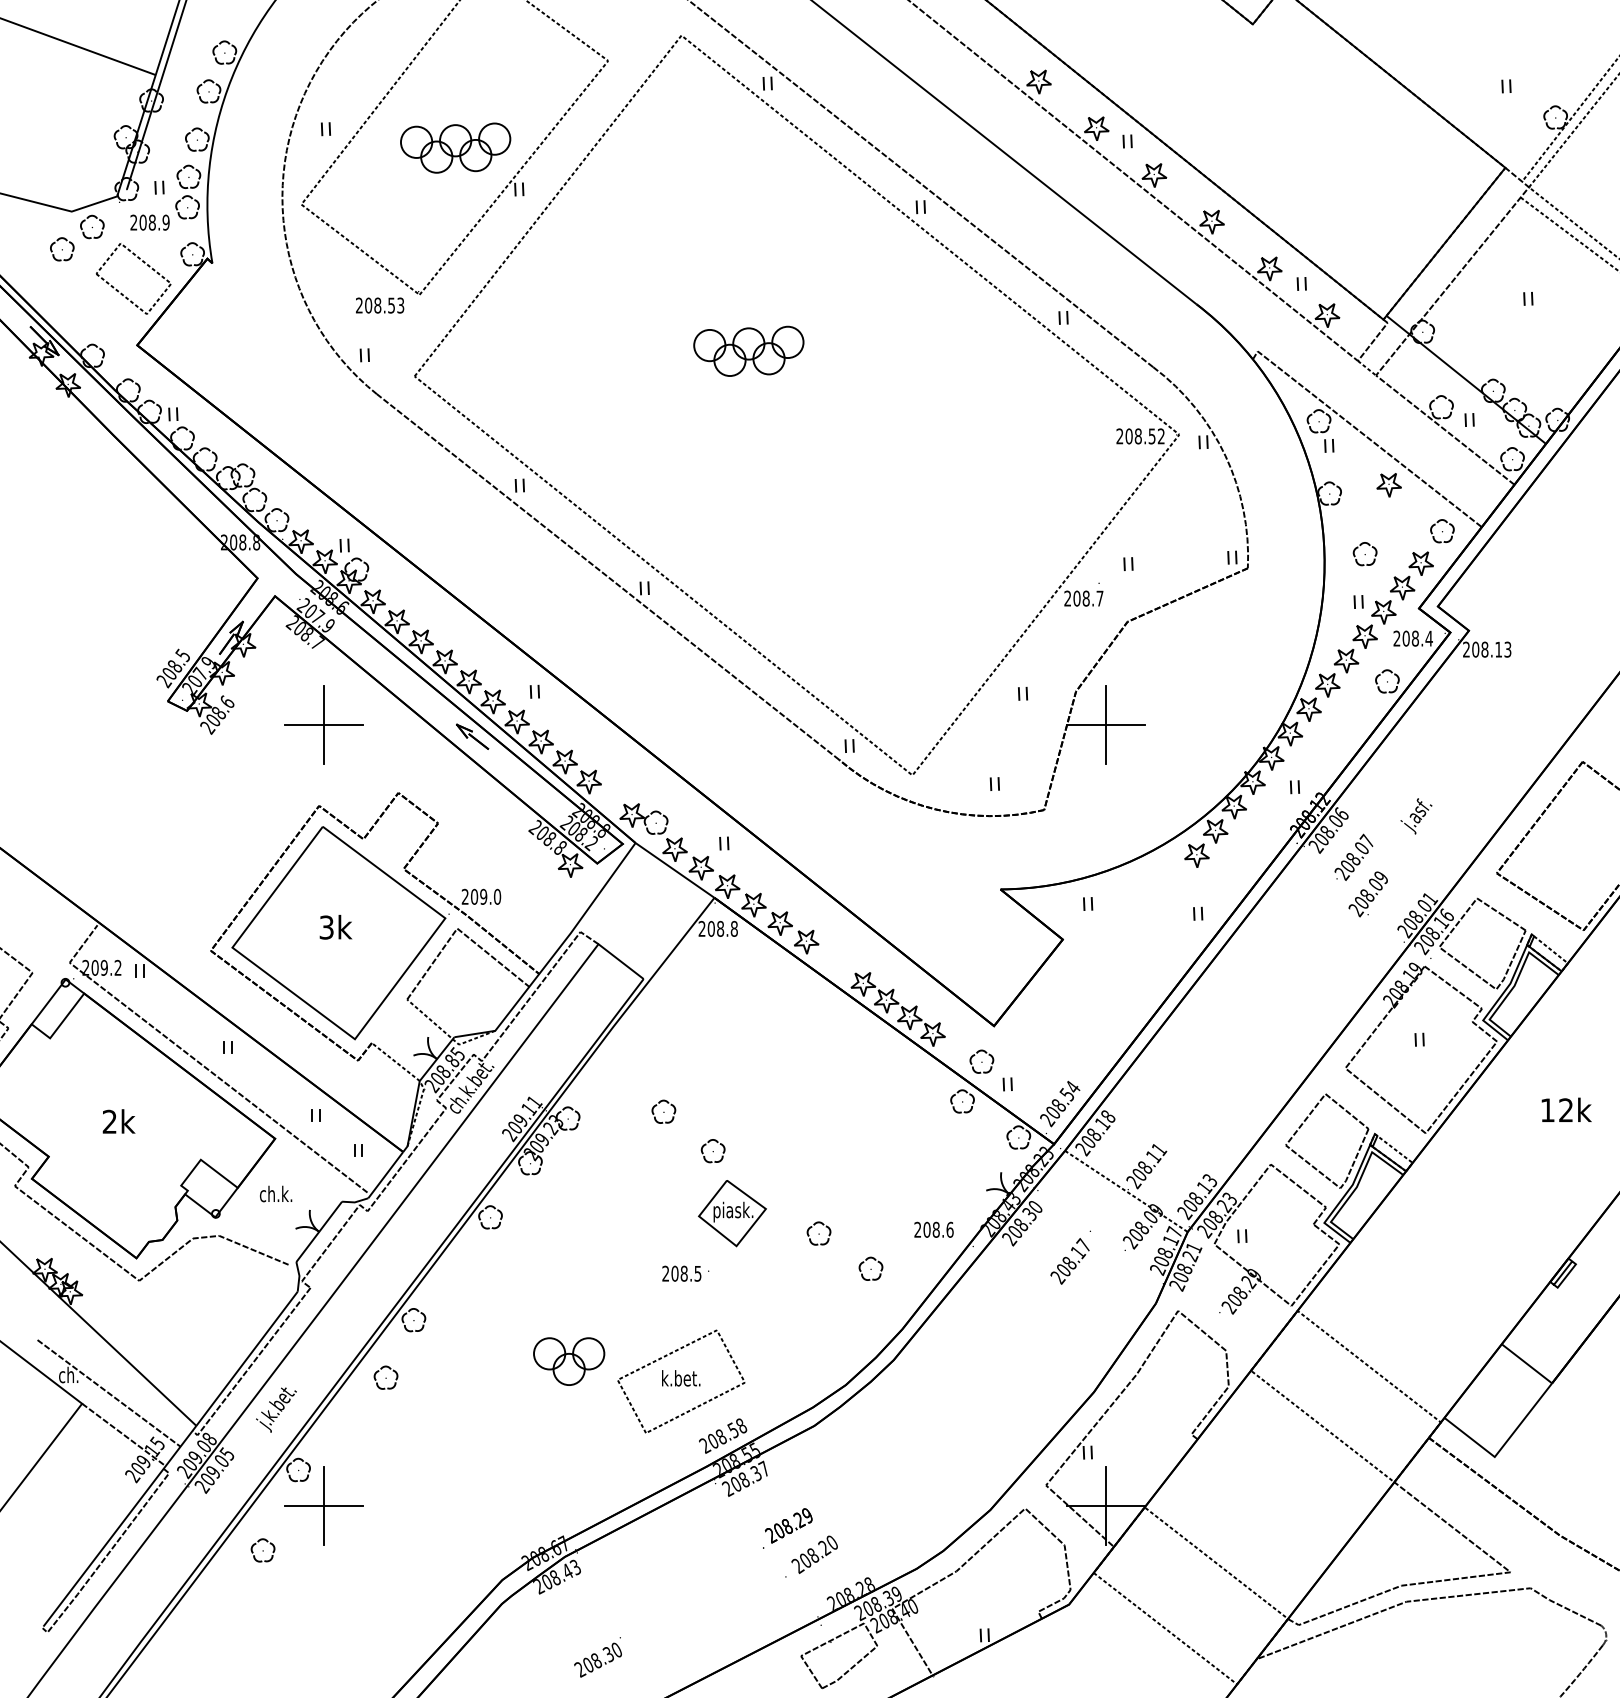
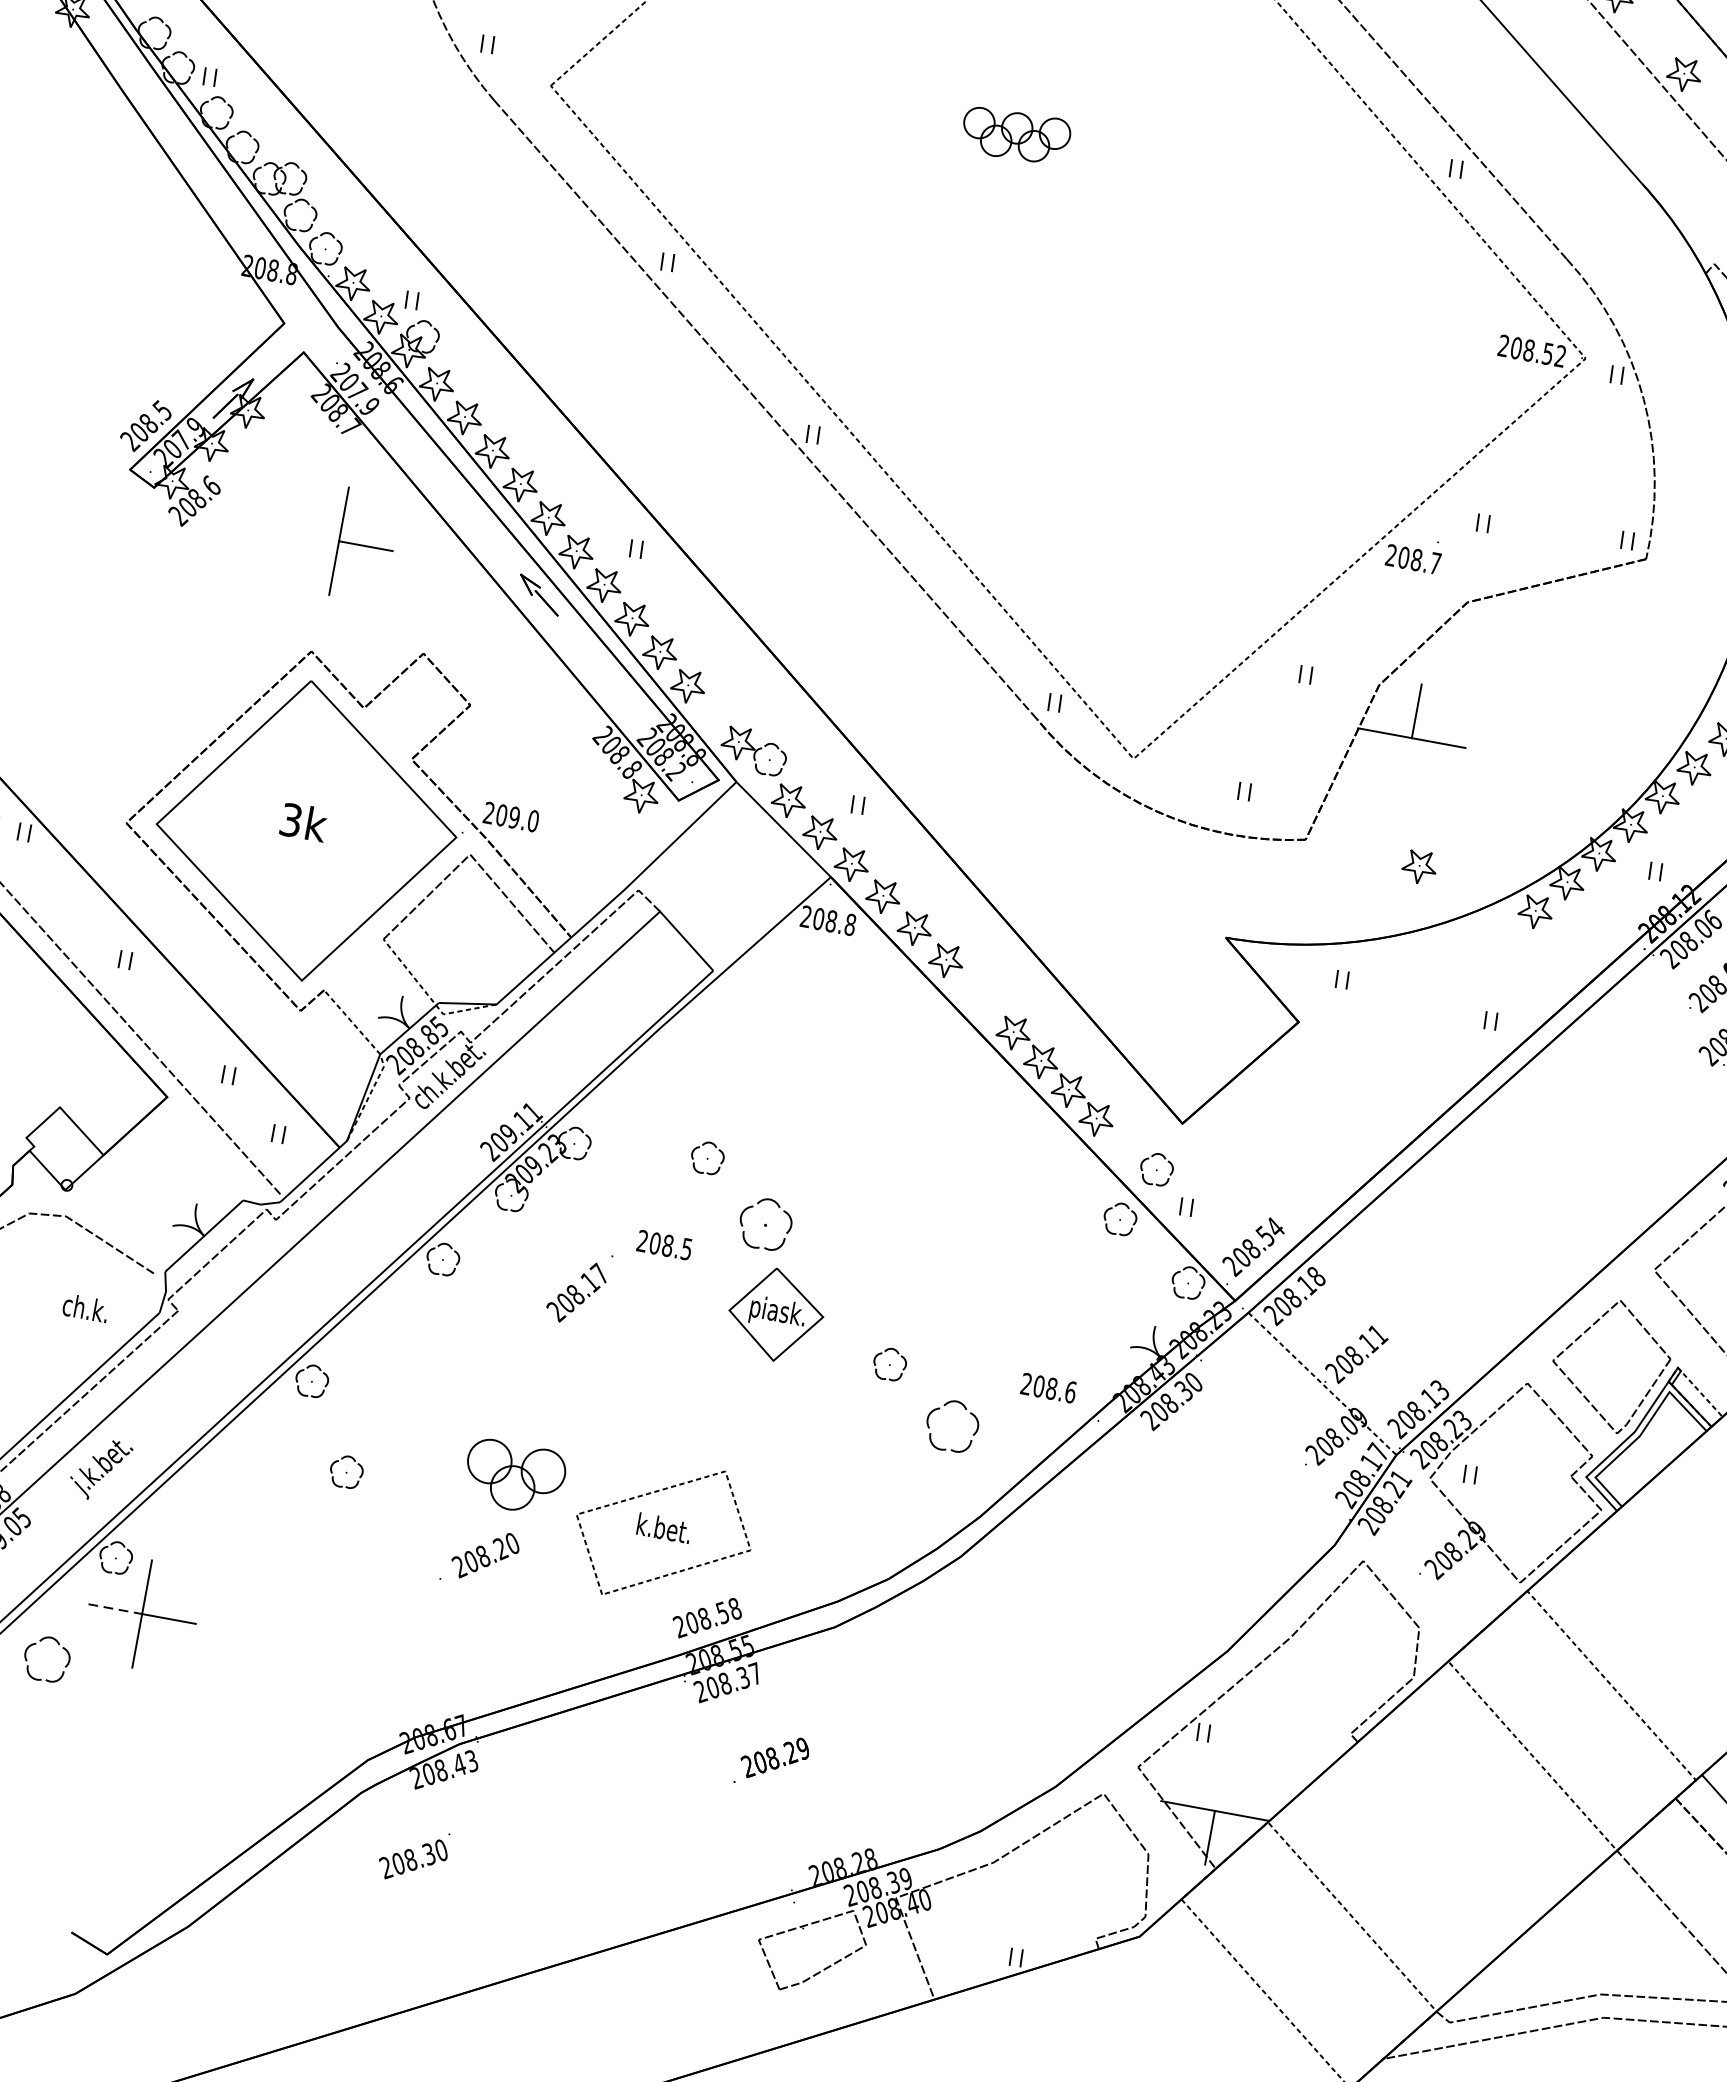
part: (748, 350) -> (1015, 134), size x0.7
line: (304, 724) -> (311, 535), removed
line: (1105, 743) -> (1406, 763), removed
part: (1196, 855) -> (1418, 866), moved
part: (712, 1151) -> (764, 1224), size x1.6
text: (276, 1193) -> (86, 1307), moved
text: (1070, 1257) -> (578, 1287), moved
part: (870, 1268) -> (951, 1425), size x1.6
text: (685, 1273) -> (669, 1245), moved
part: (385, 1377) -> (345, 1471), moved
line: (1105, 1486) -> (1219, 1783), removed
line: (304, 1506) -> (114, 1609), solid -> dashed
part: (262, 1550) -> (46, 1659), size x1.4
text: (811, 1556) -> (480, 1557), moved
text: (597, 1657) -> (413, 1855), moved

